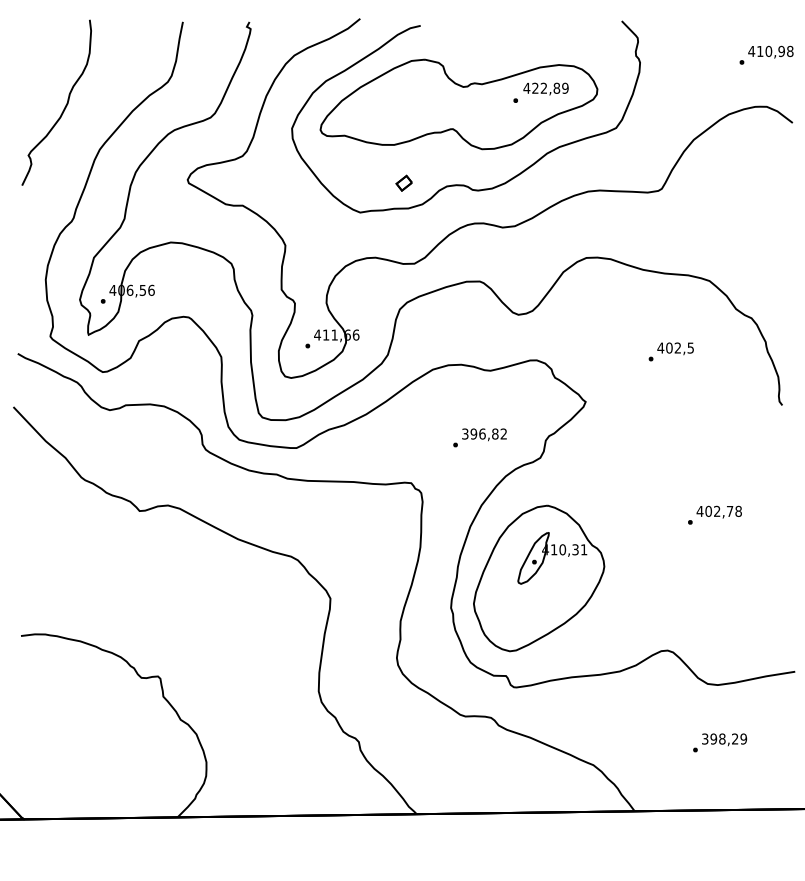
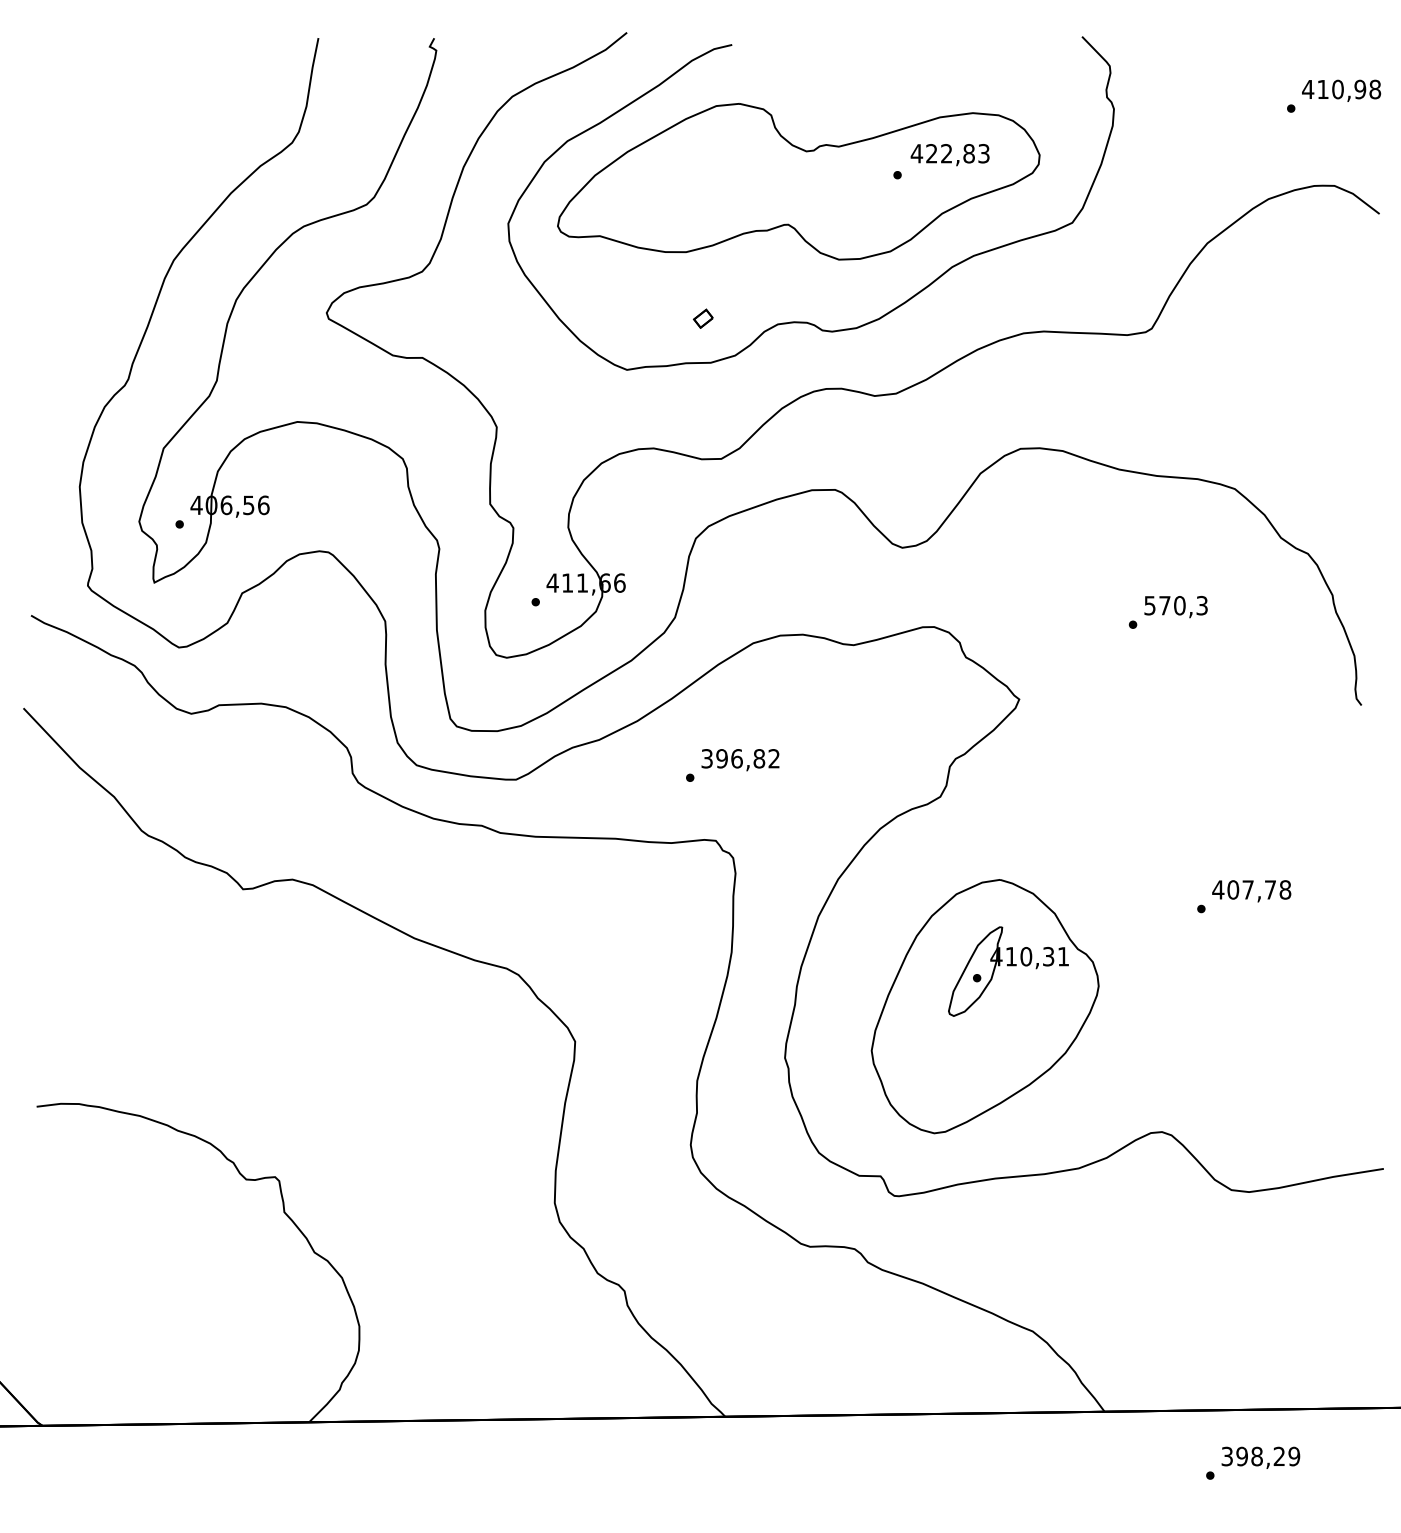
text: (565, 88) -> (984, 153), 422,89 -> 422,83
curve: (64, 107) -> (112, 187), removed
part: (403, 182) -> (702, 317), size x0.7
text: (675, 347) -> (1175, 604), 402,5 -> 570,3
text: (479, 437) -> (731, 764), moved
text: (717, 510) -> (1248, 888), 402,78 -> 407,78
part: (539, 578) -> (985, 1006), moved
text: (720, 742) -> (1253, 1462), moved

